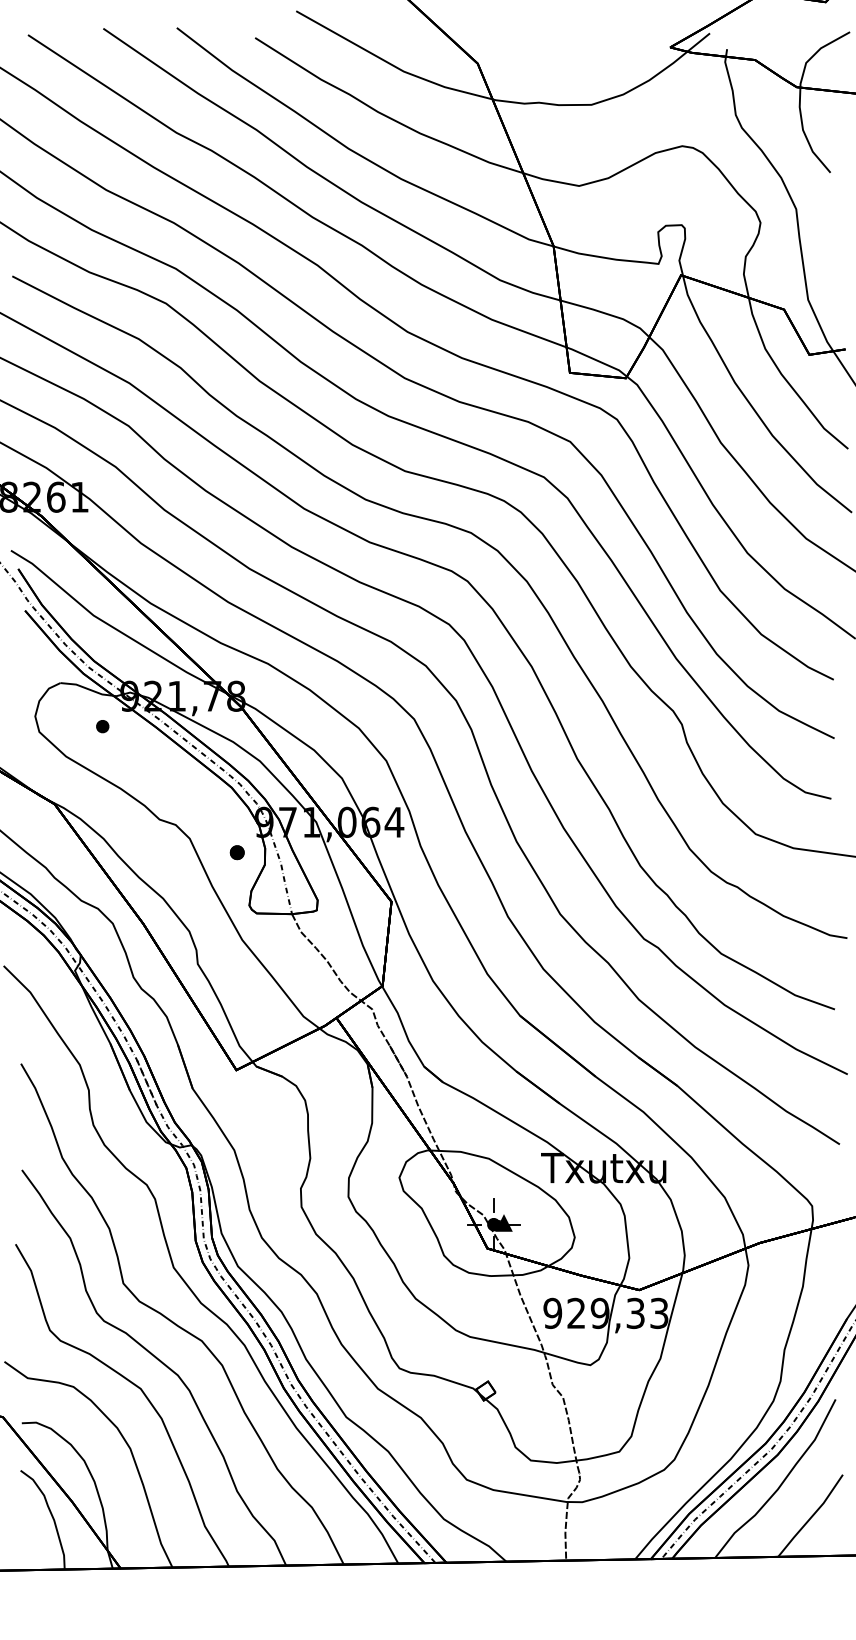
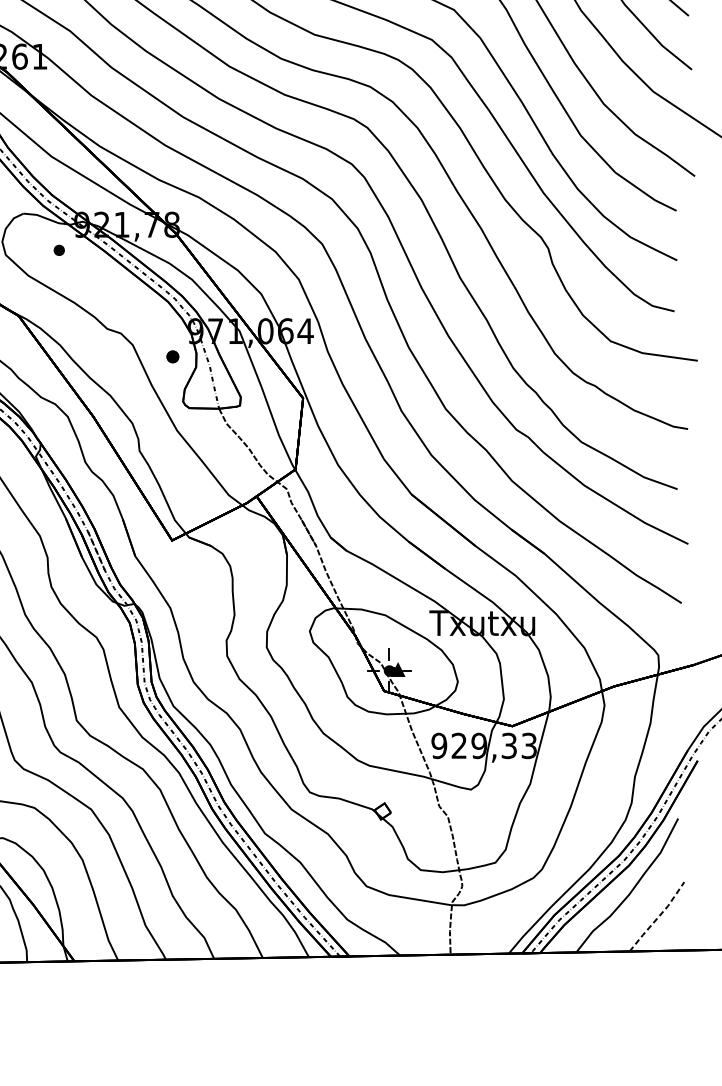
line: (812, 1516) -> (658, 917), solid -> dashed

